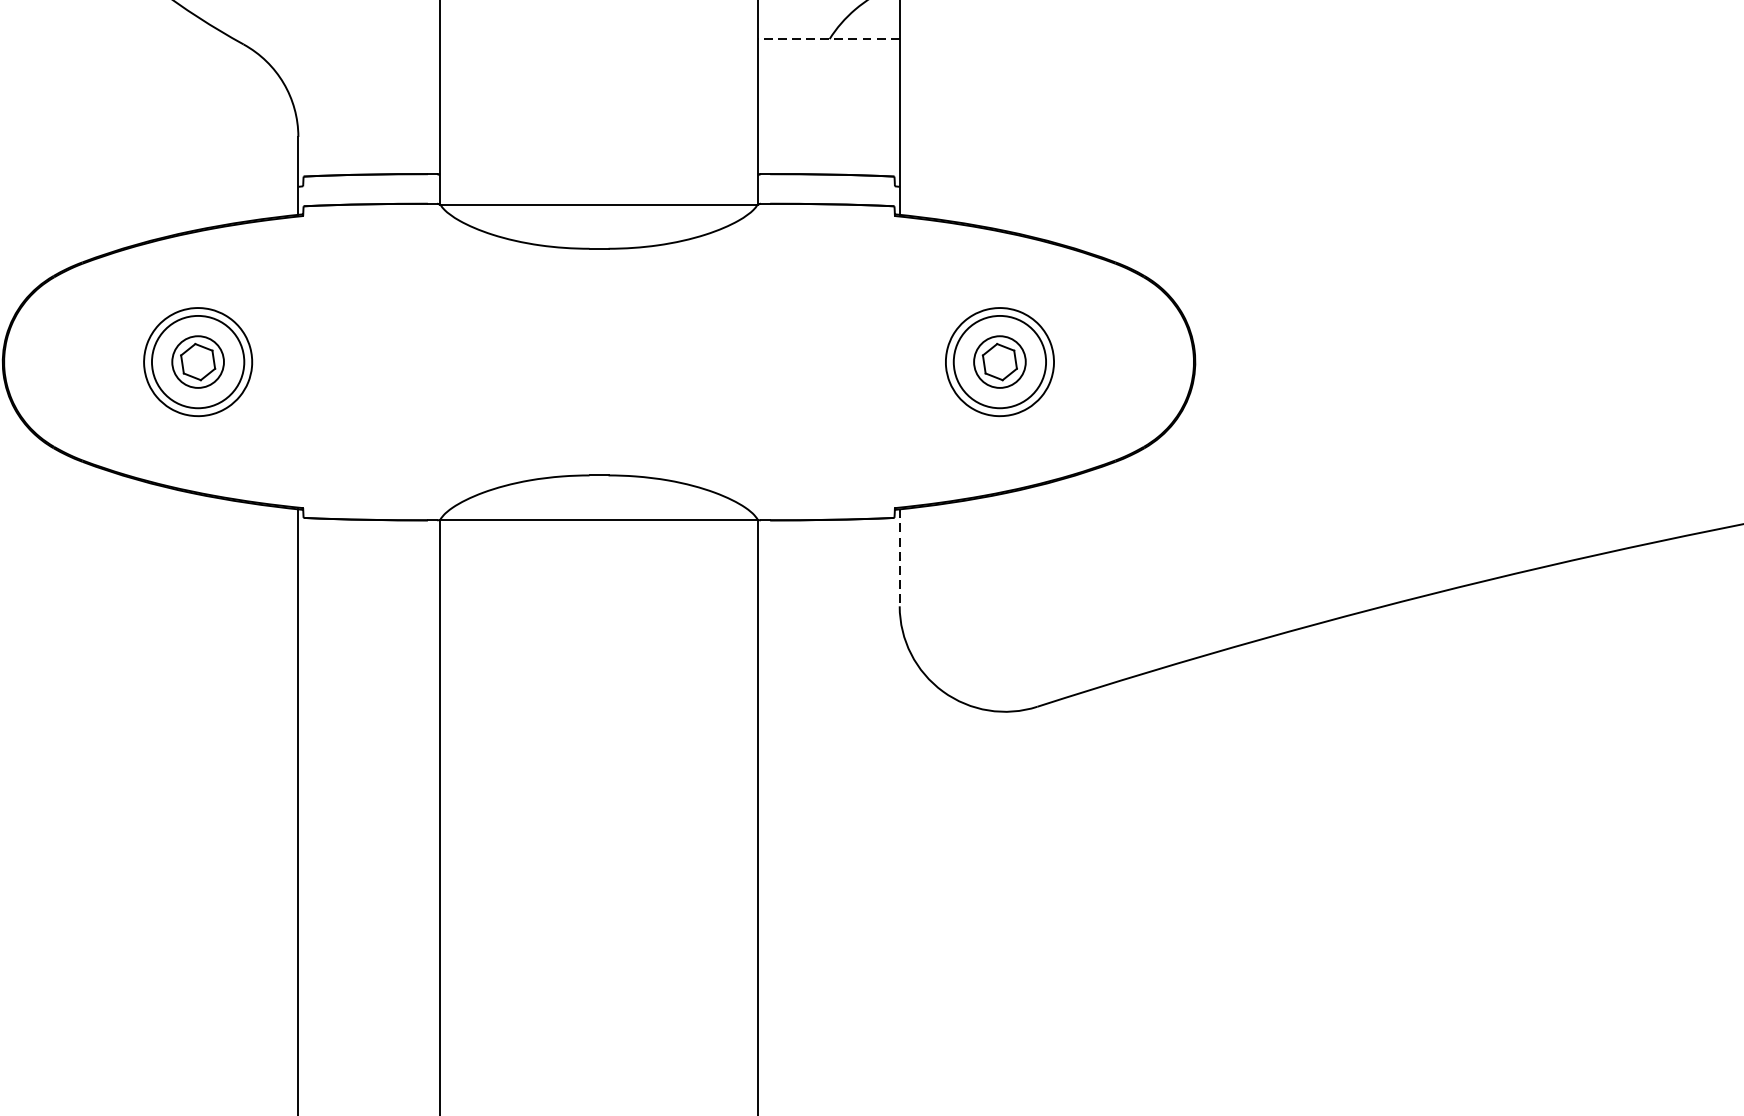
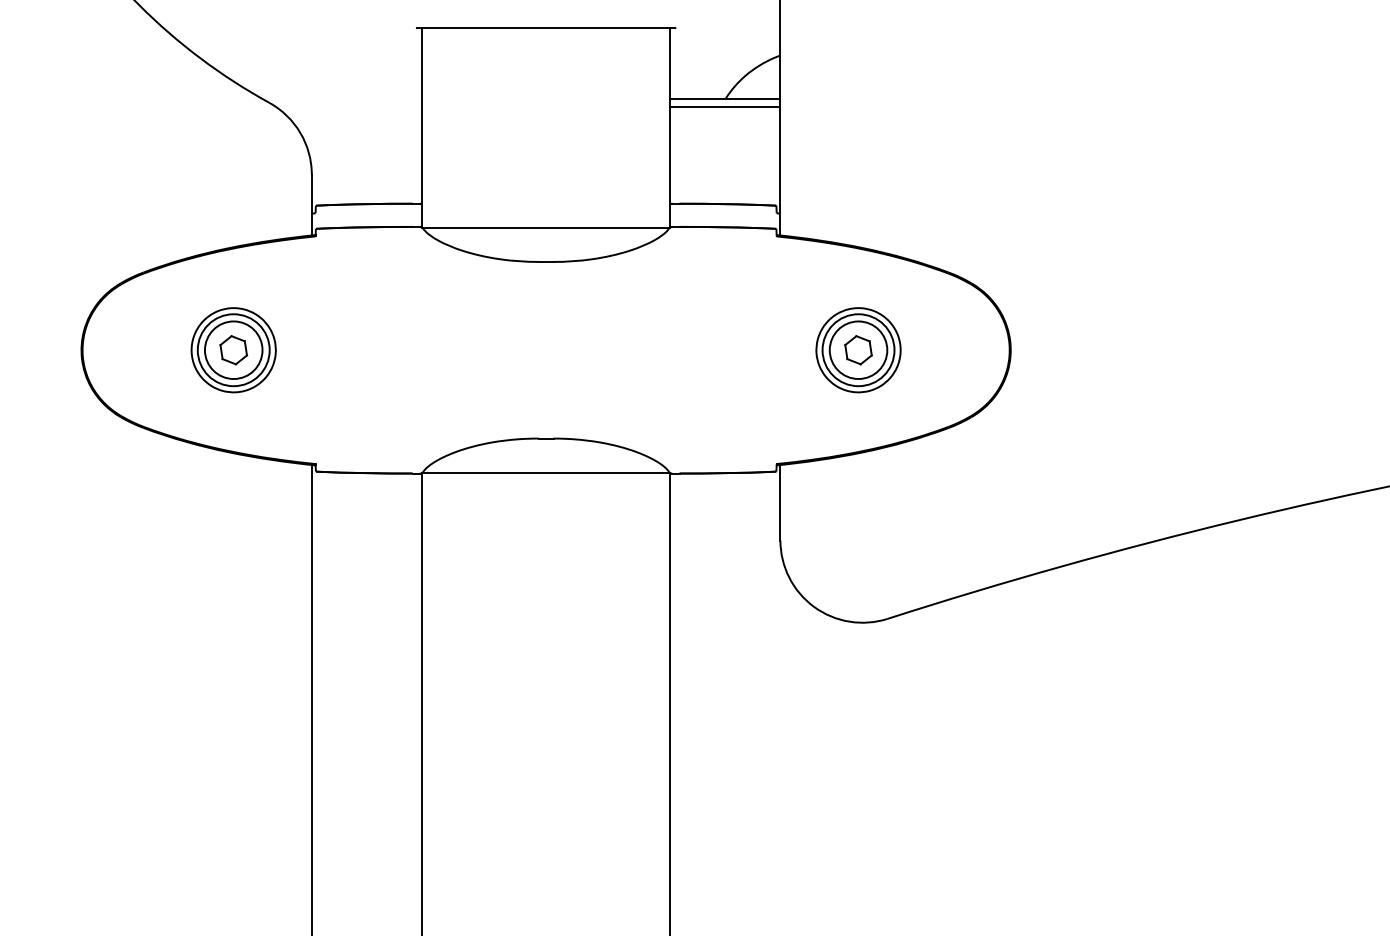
line: (827, 39) -> (724, 98), dashed -> solid
line: (829, 49) -> (725, 106), added
circle: (197, 362) -> (233, 350), size x1.43
circle: (999, 362) -> (858, 350), size x1.43
line: (899, 557) -> (780, 502), dashed -> solid

